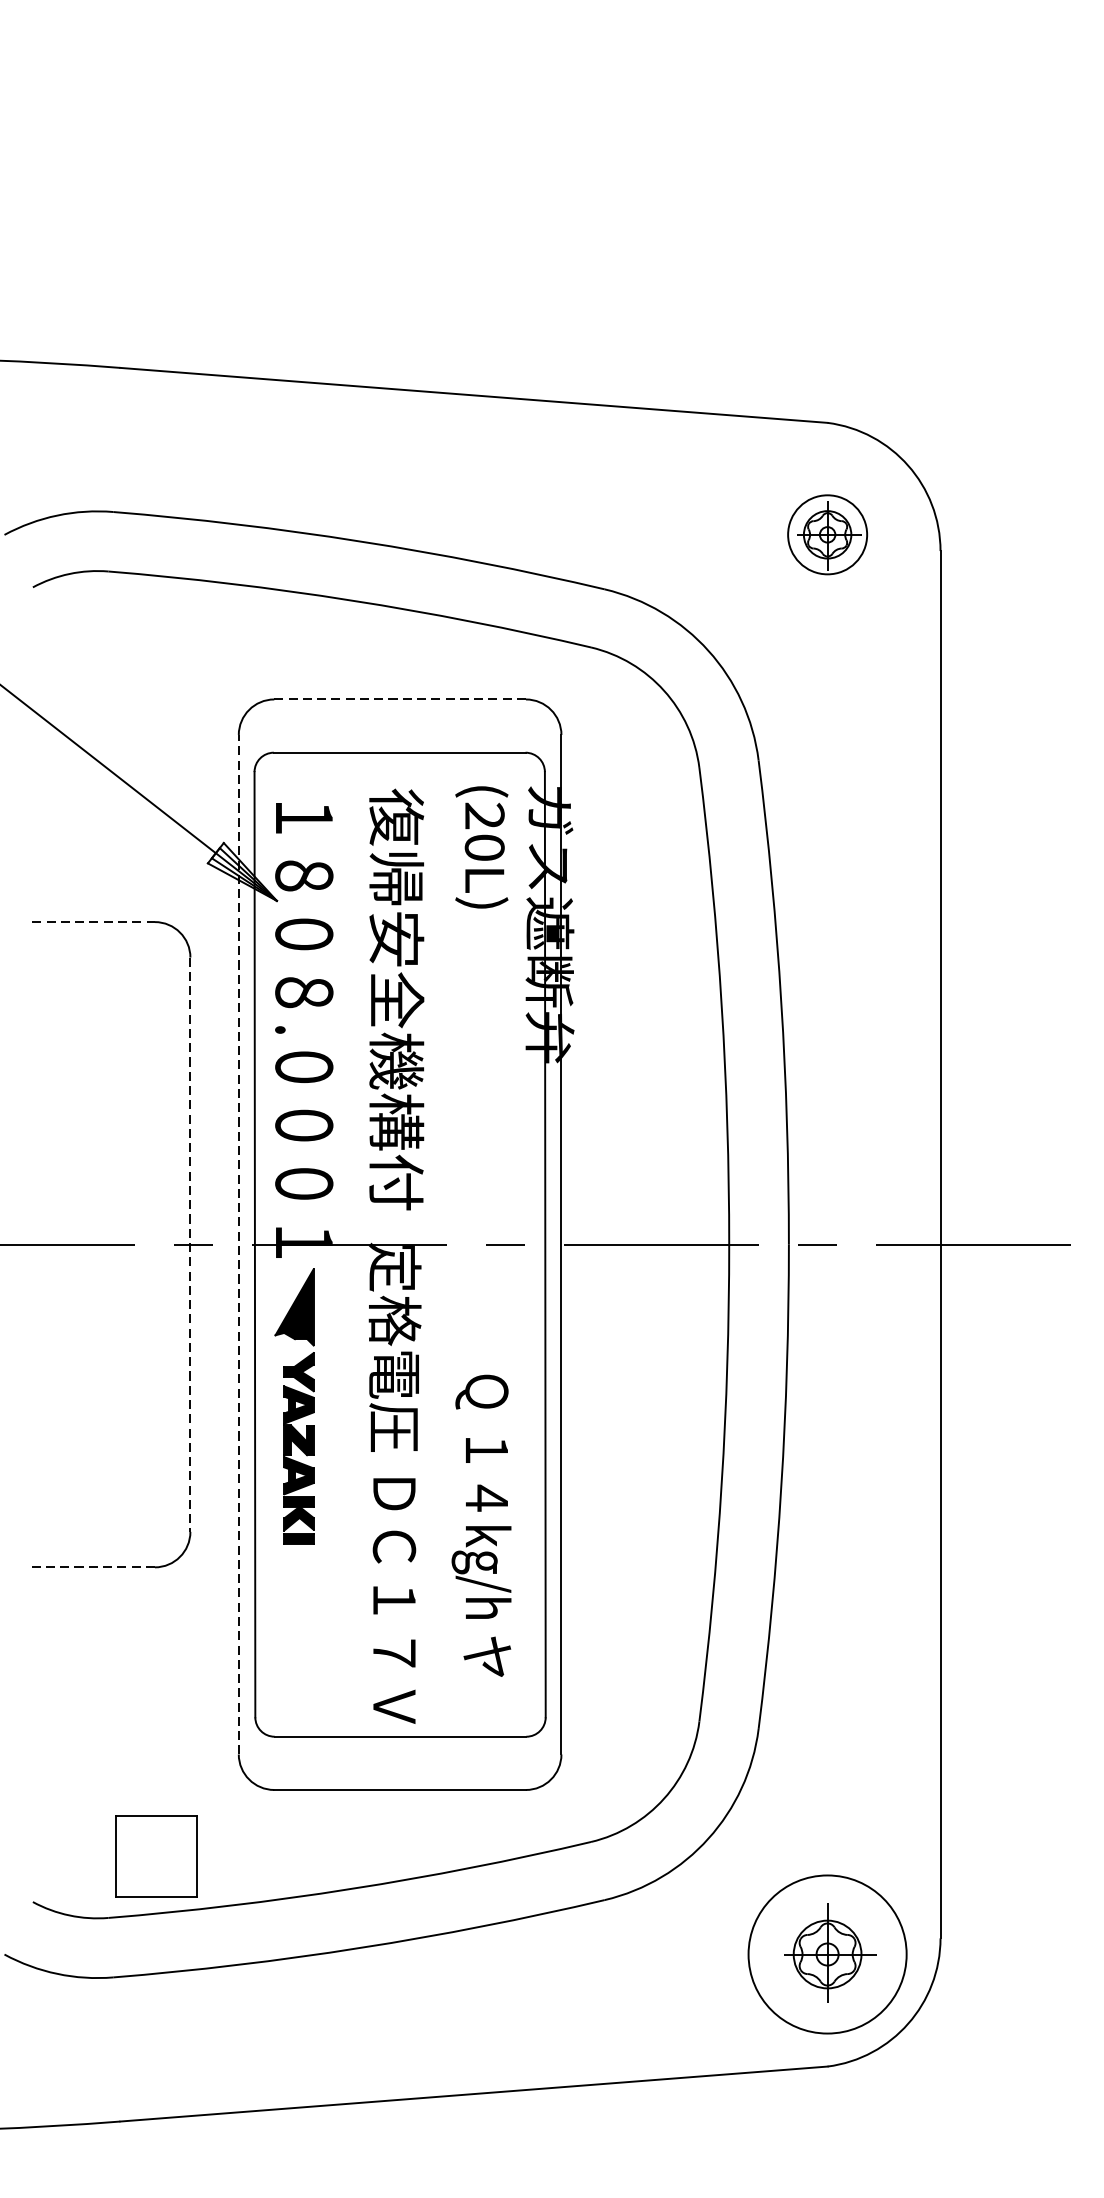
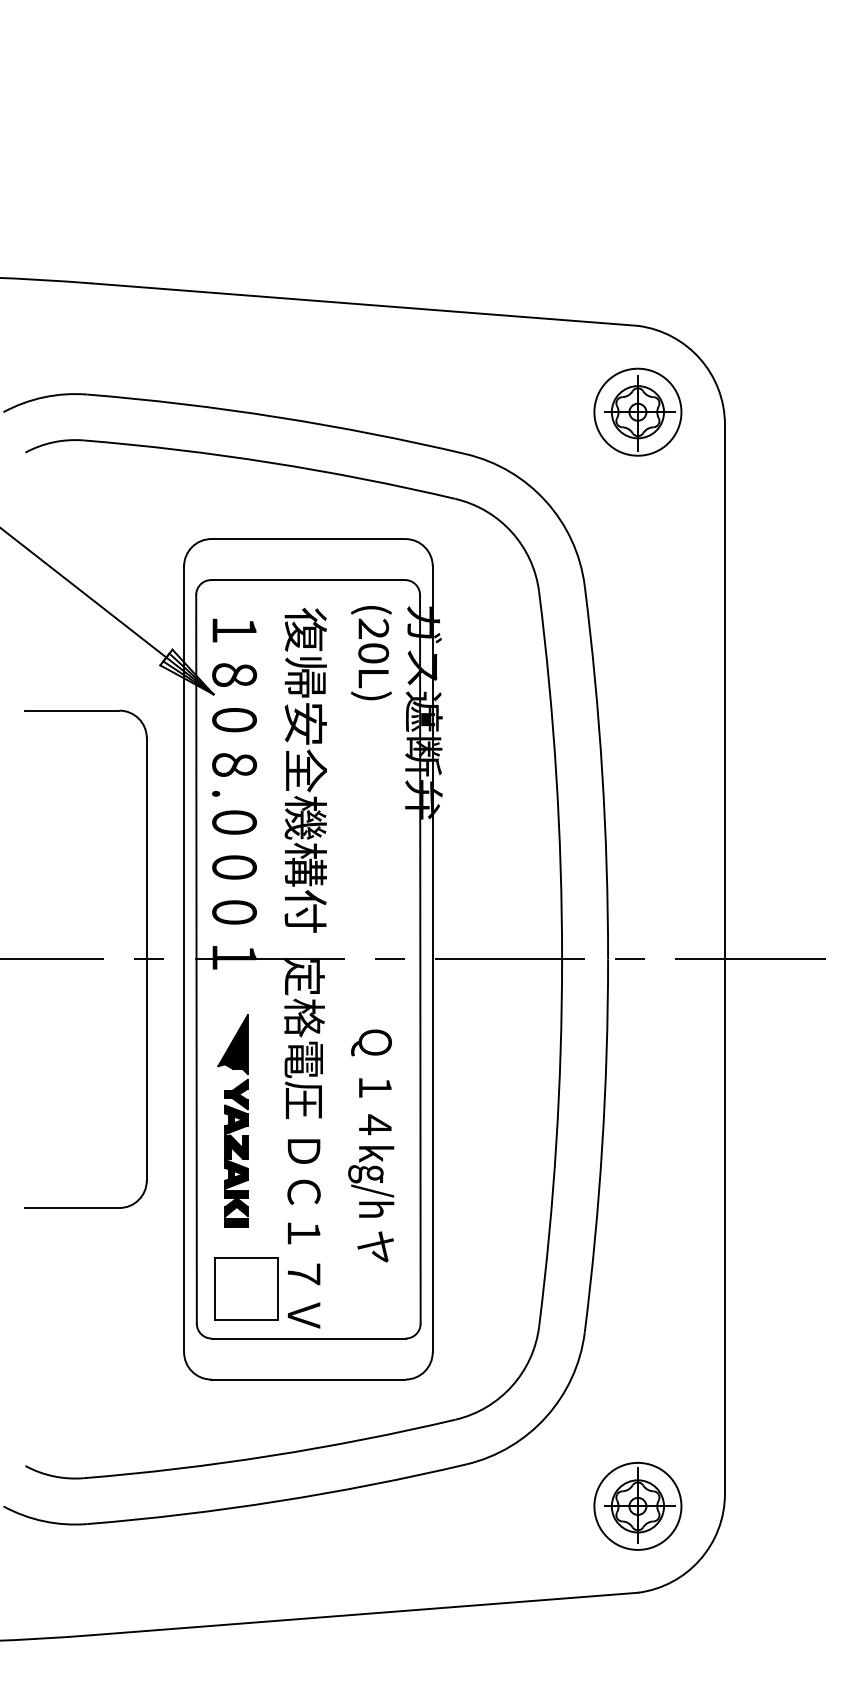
part: (827, 533) -> (637, 411), size x1.43
line: (400, 700) -> (308, 539), dashed -> solid
line: (94, 921) -> (72, 710), dashed -> solid
line: (190, 1244) -> (146, 959), dashed -> solid
line: (239, 1244) -> (184, 959), dashed -> solid
part: (293, 1405) -> (232, 1120), moved
text: (481, 1525) -> (371, 1145), moved
line: (92, 1566) -> (71, 1207), dashed -> solid
part: (156, 1856) -> (246, 1288), moved
circle: (827, 1953) -> (637, 1505), size x0.71

